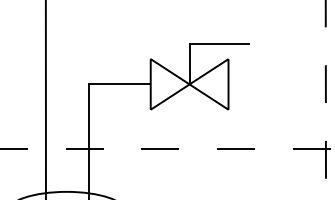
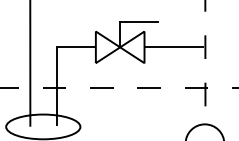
line: (276, 84) -> (174, 47), added

